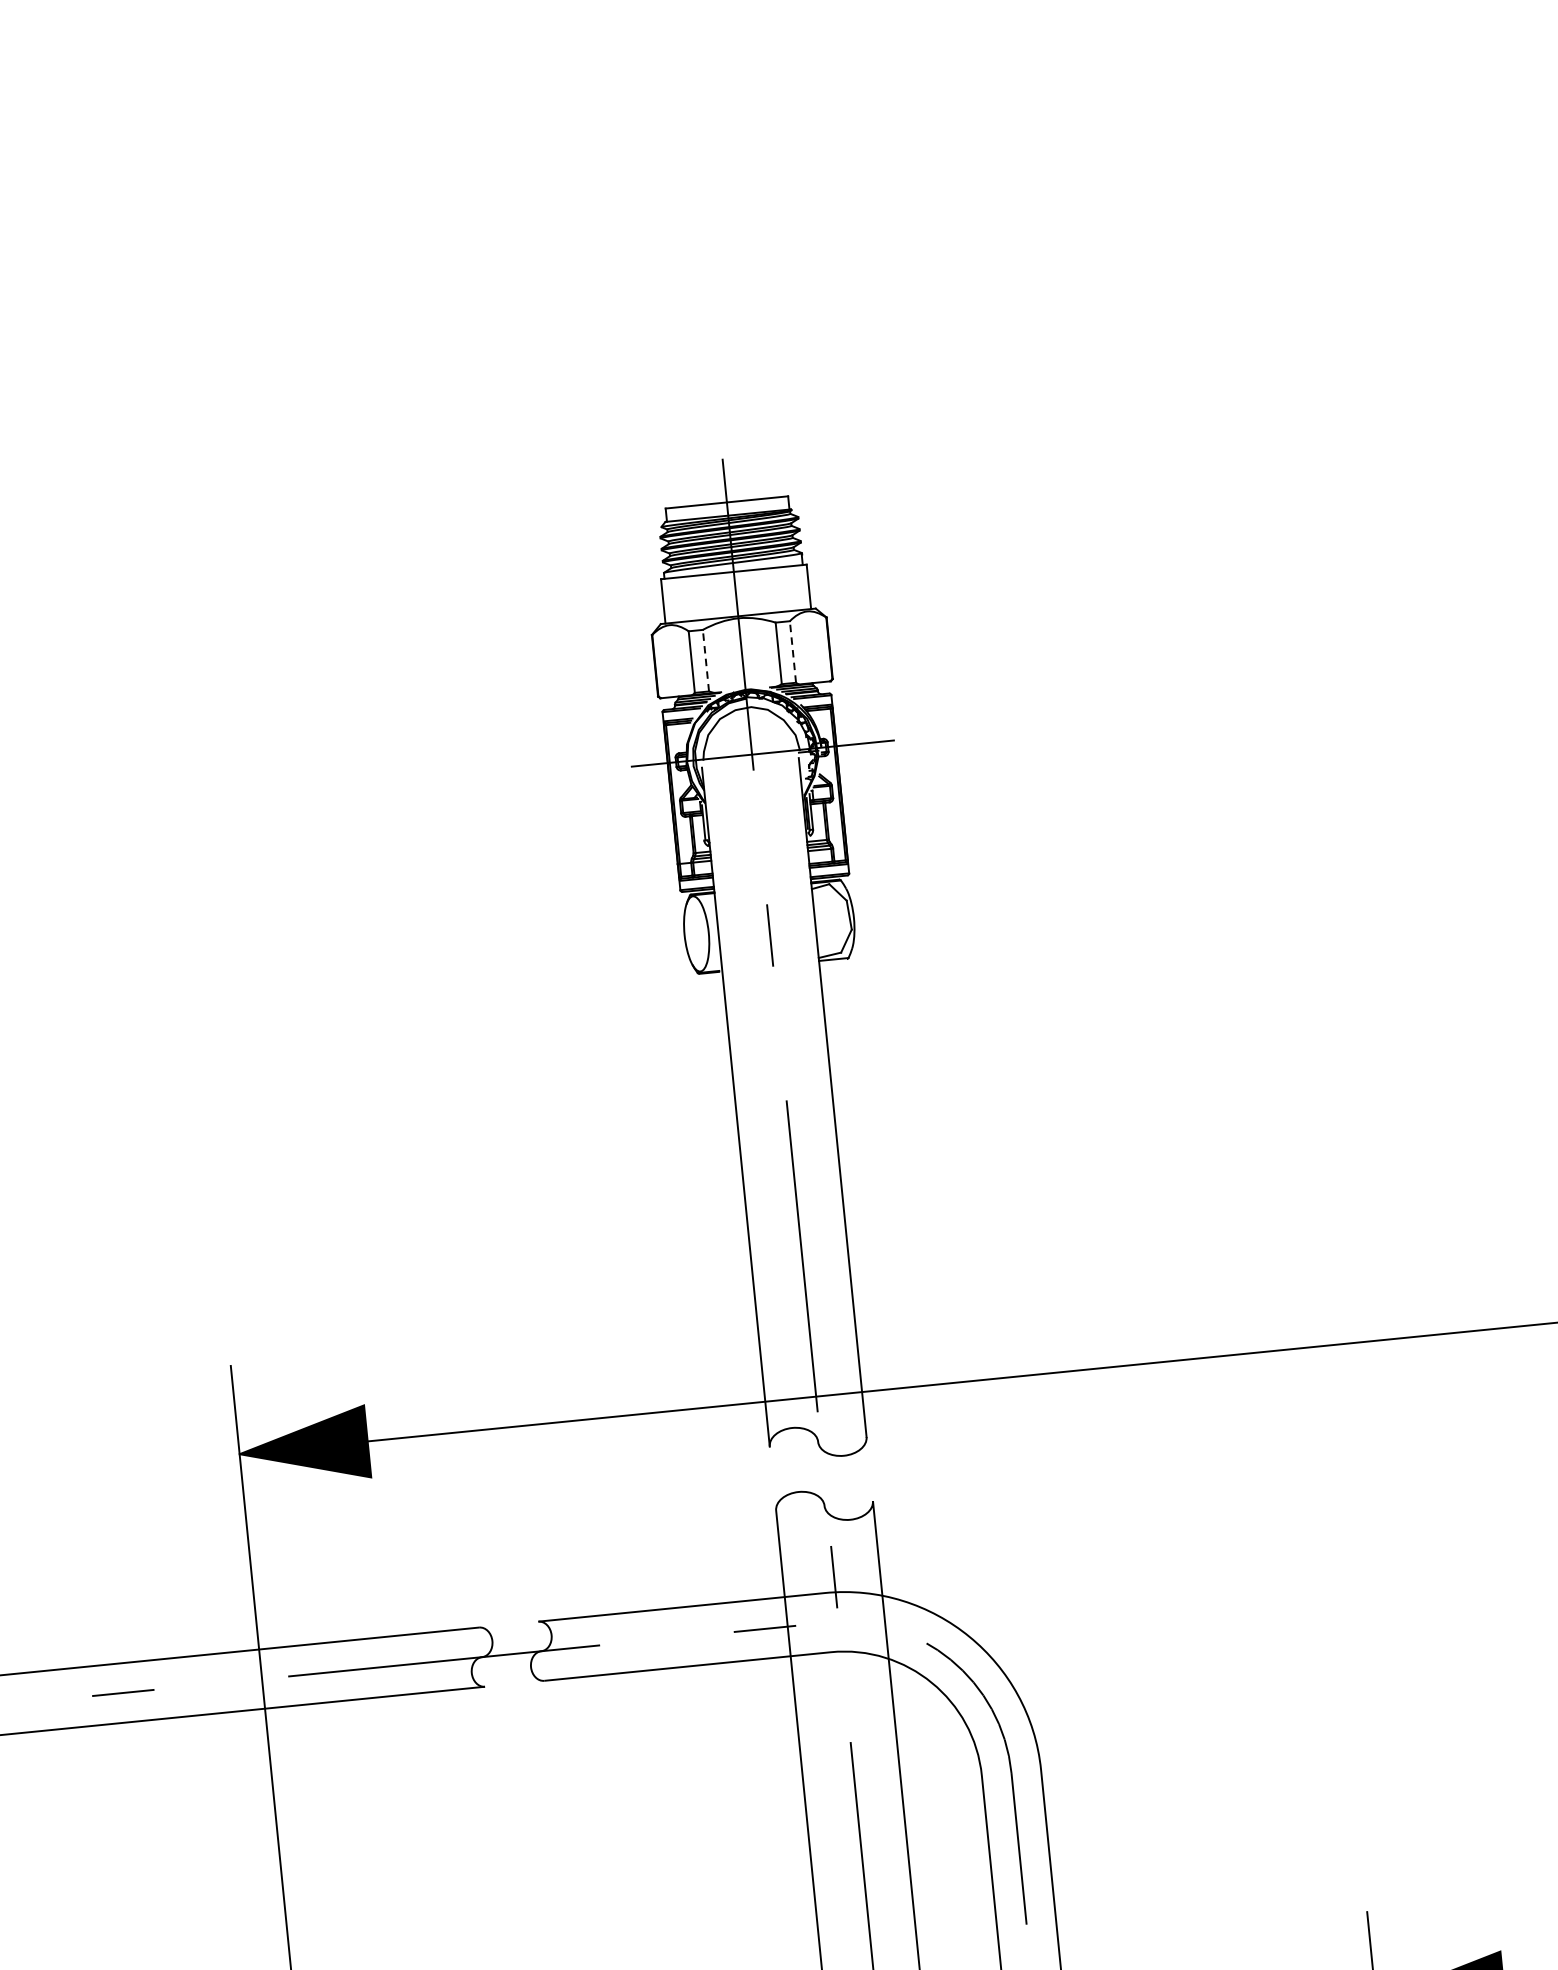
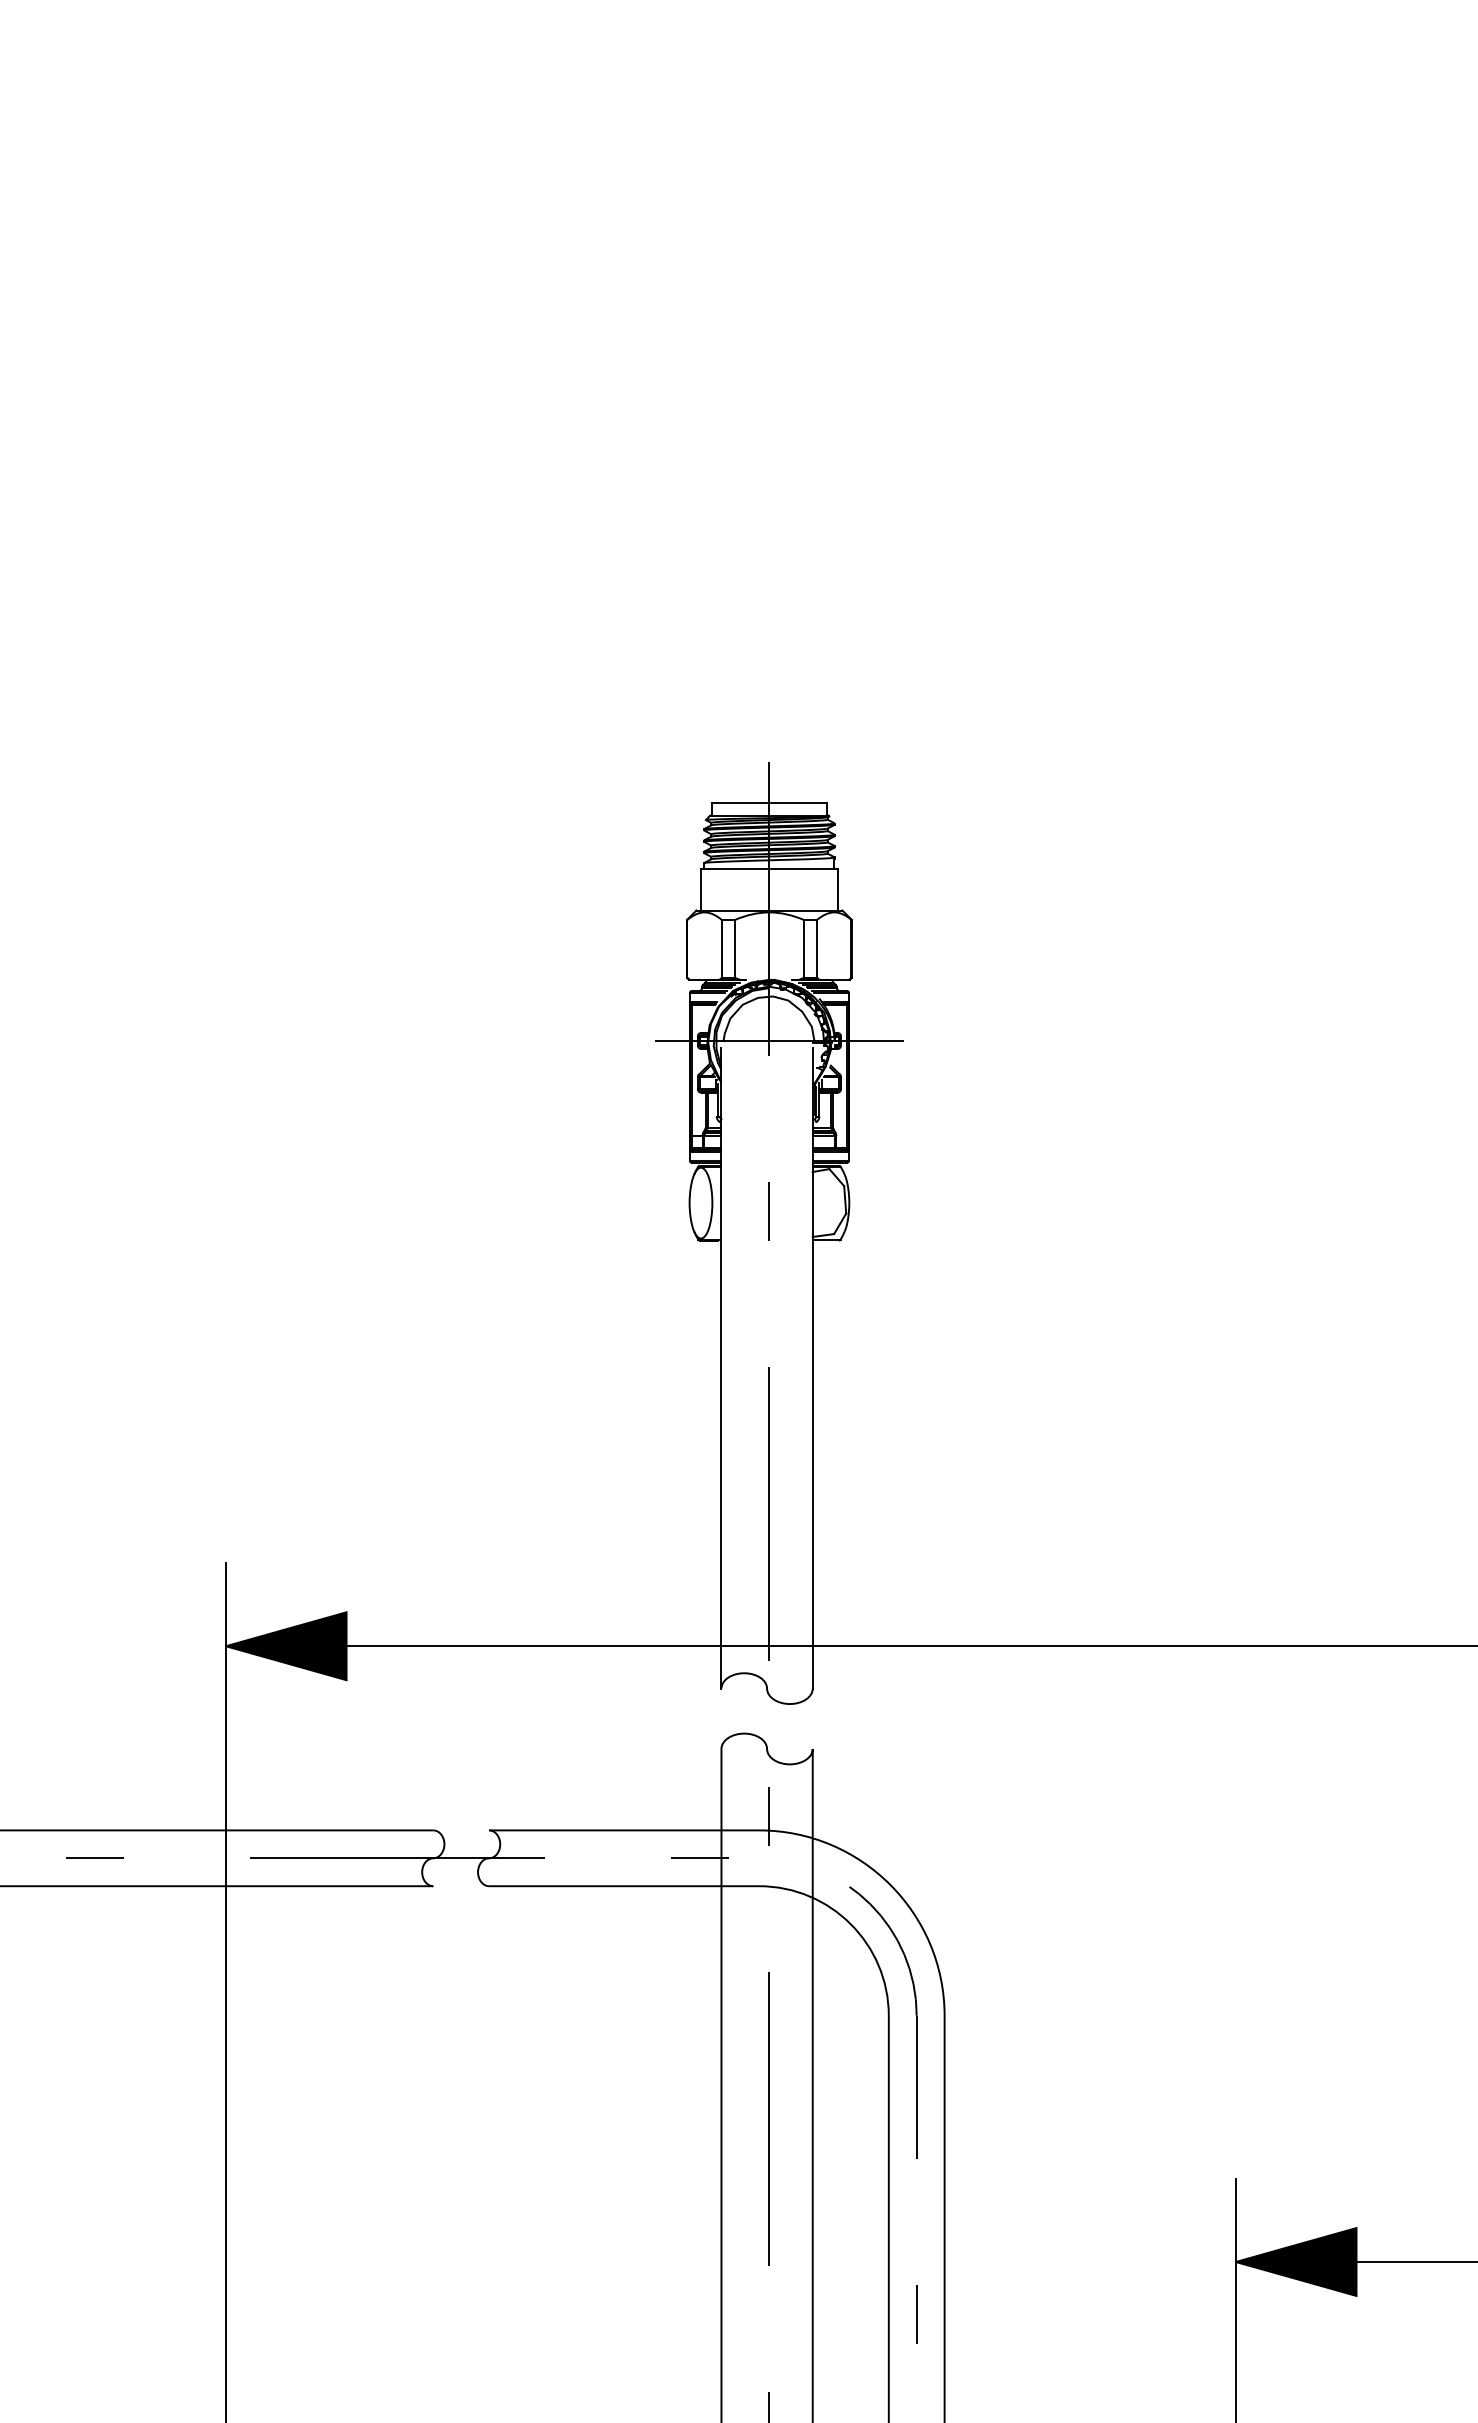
line: (793, 651) -> (817, 948), dashed -> solid
line: (706, 660) -> (735, 948), dashed -> solid

